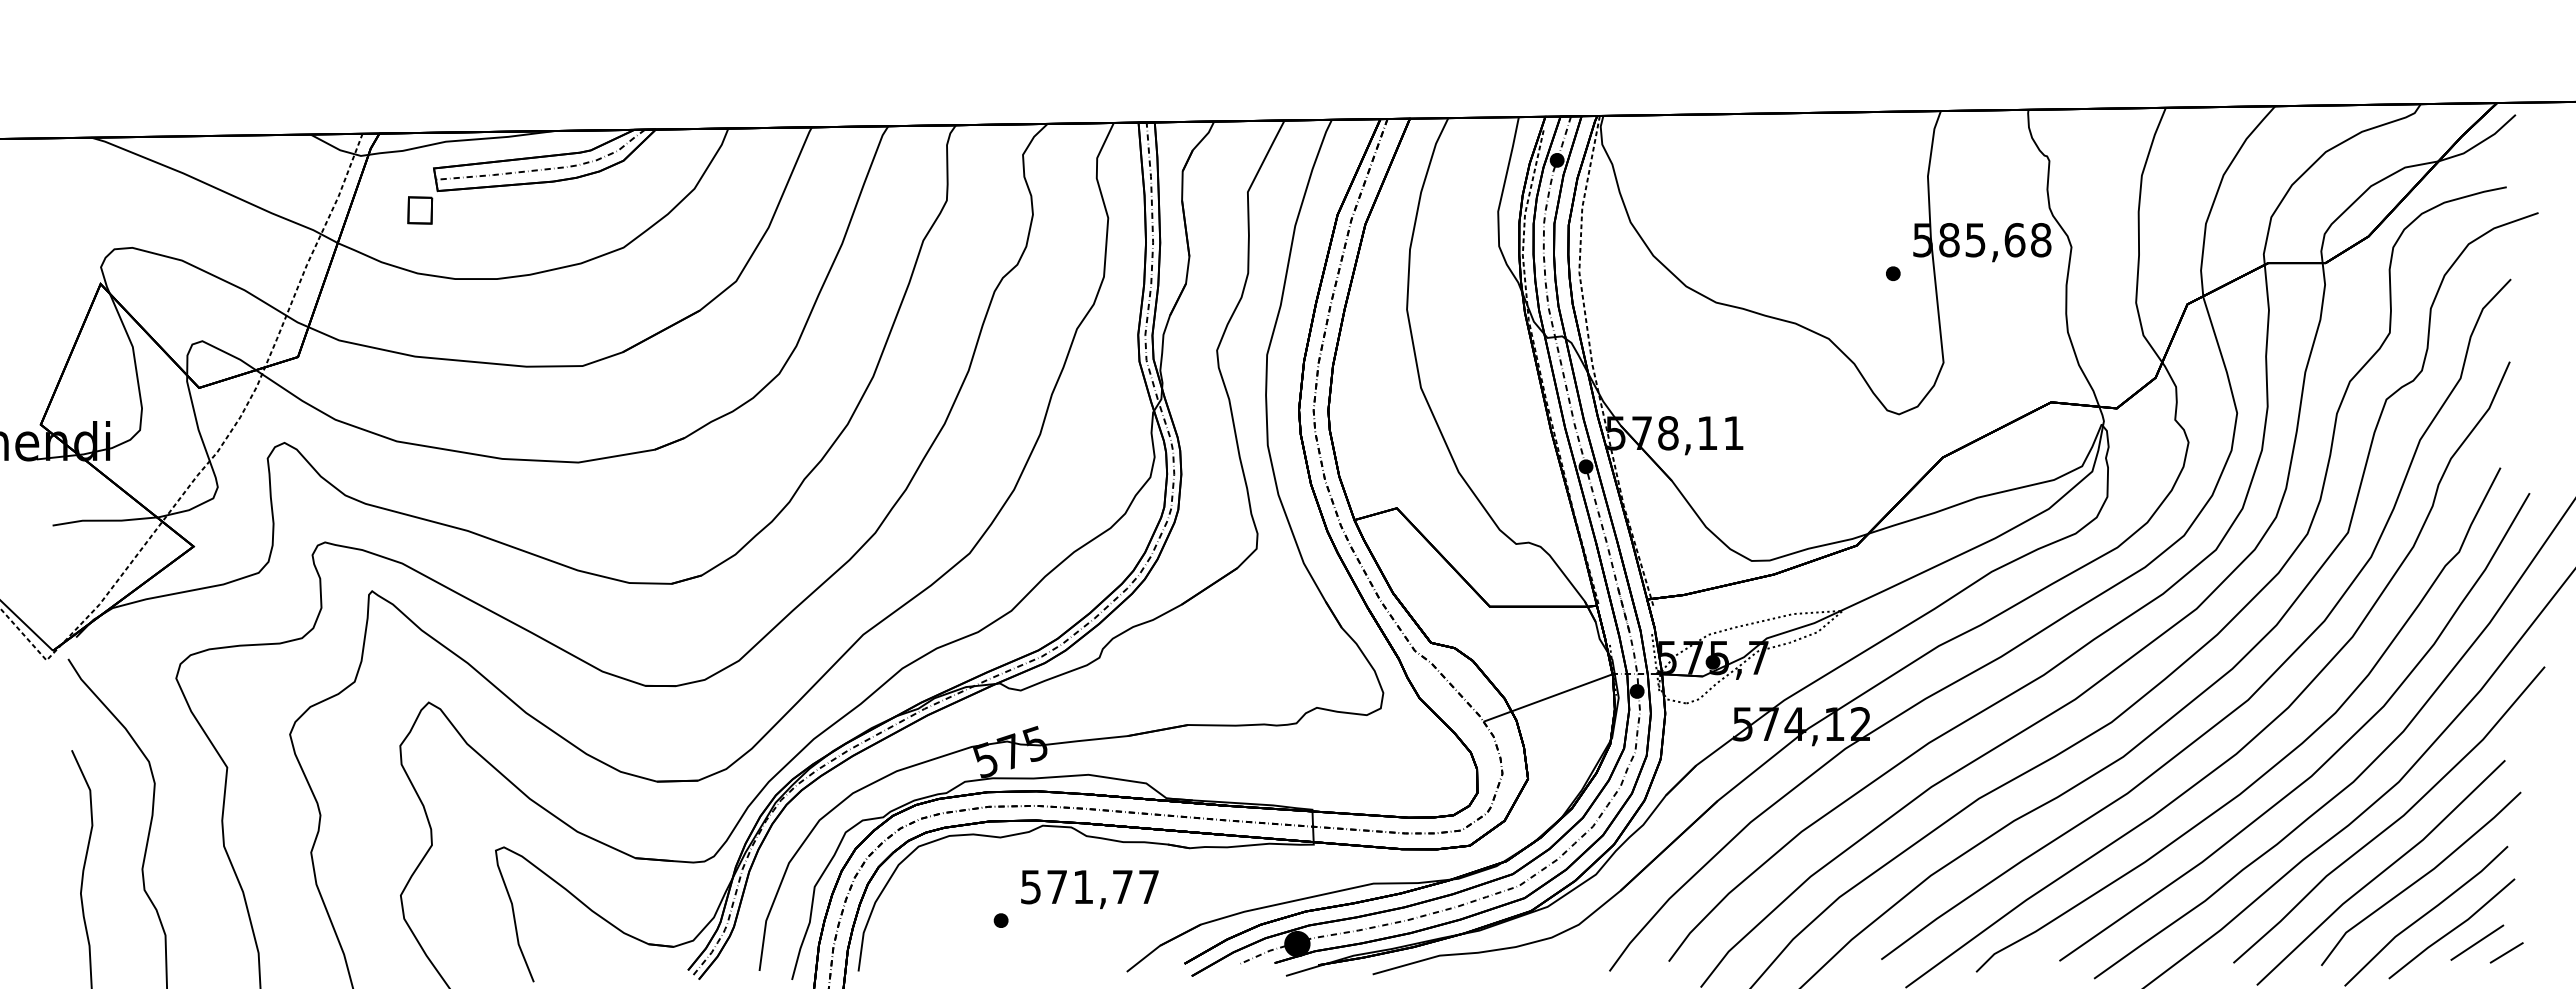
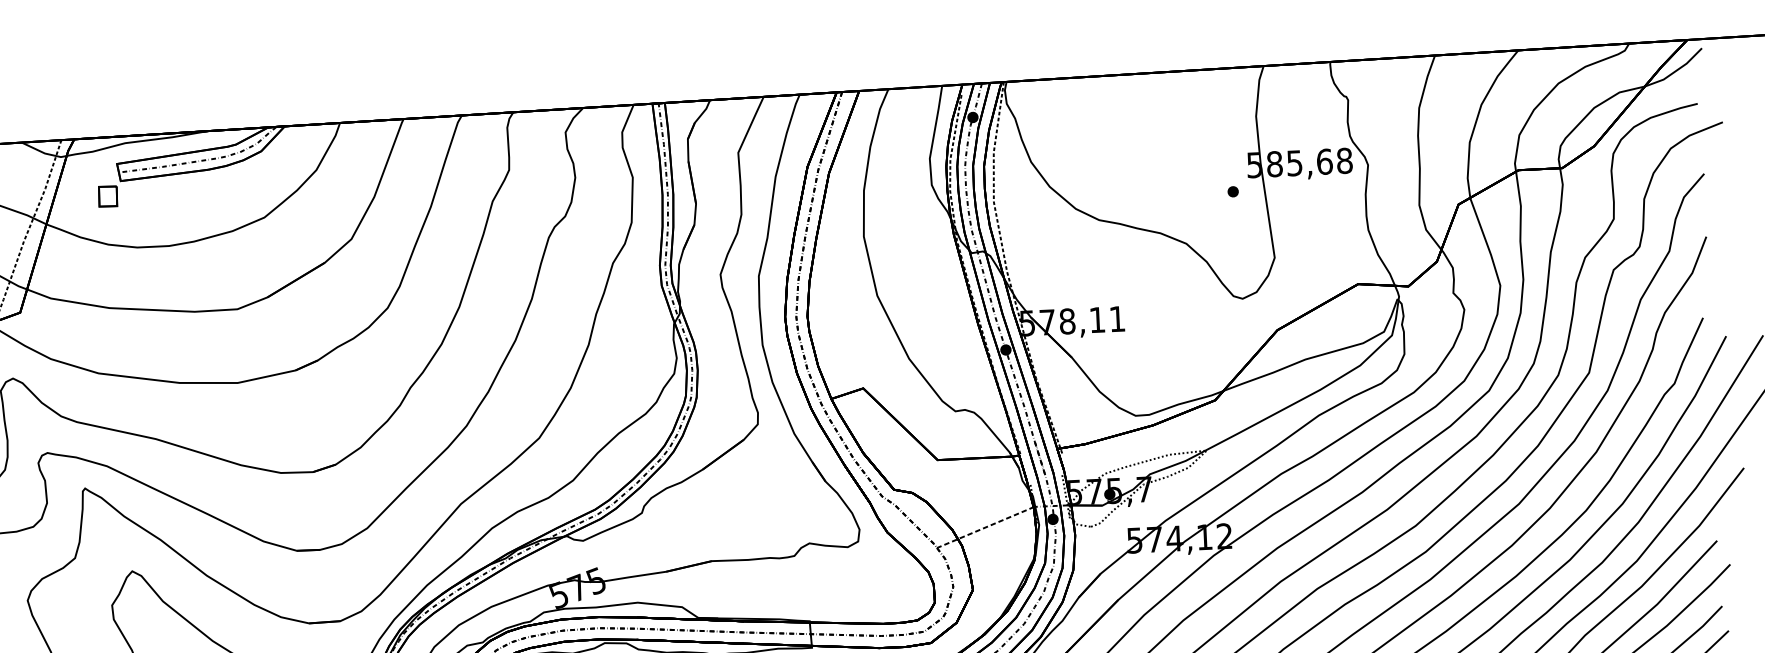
line: (1548, 698) -> (985, 527), solid -> dashed

